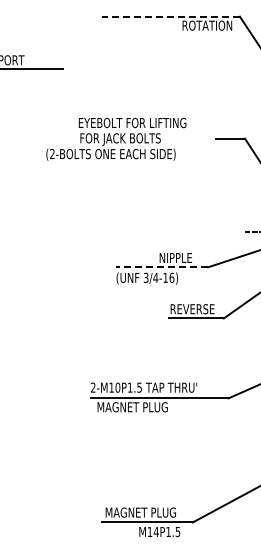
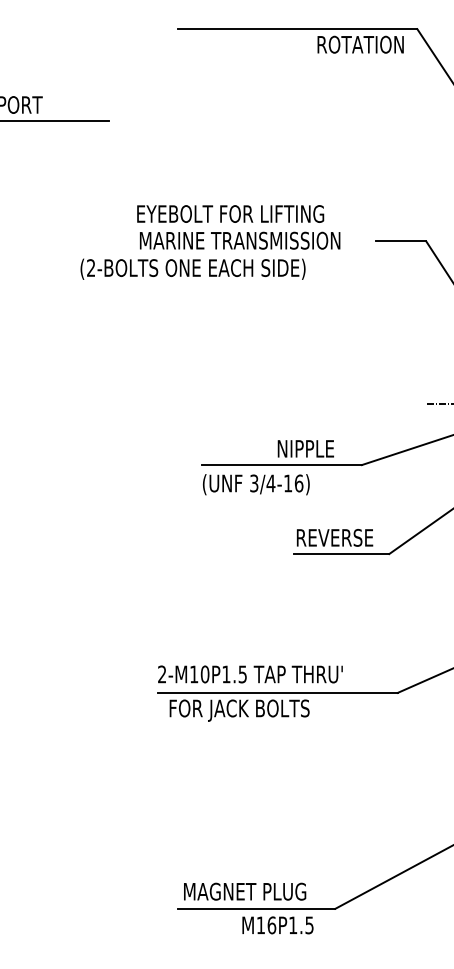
line: (171, 16) -> (298, 28), dashed -> solid
text: (138, 139) -> (240, 242), FOR JACK BOLTS -> MARINE TRANSMISSION
line: (161, 267) -> (280, 465), dashed -> solid
text: (137, 408) -> (239, 710), MAGNET PLUG -> FOR JACK BOLTS
text: (155, 531) -> (270, 924), M14P1.5 -> M16P1.5

